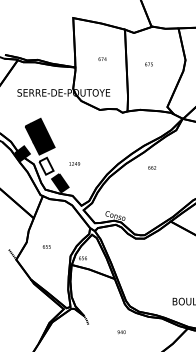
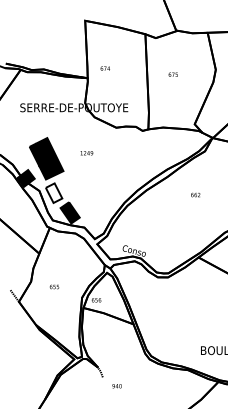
text: (102, 58) -> (105, 67), moved
text: (74, 163) -> (86, 152), moved
text: (151, 167) -> (194, 194), moved
text: (121, 332) -> (116, 386), moved

